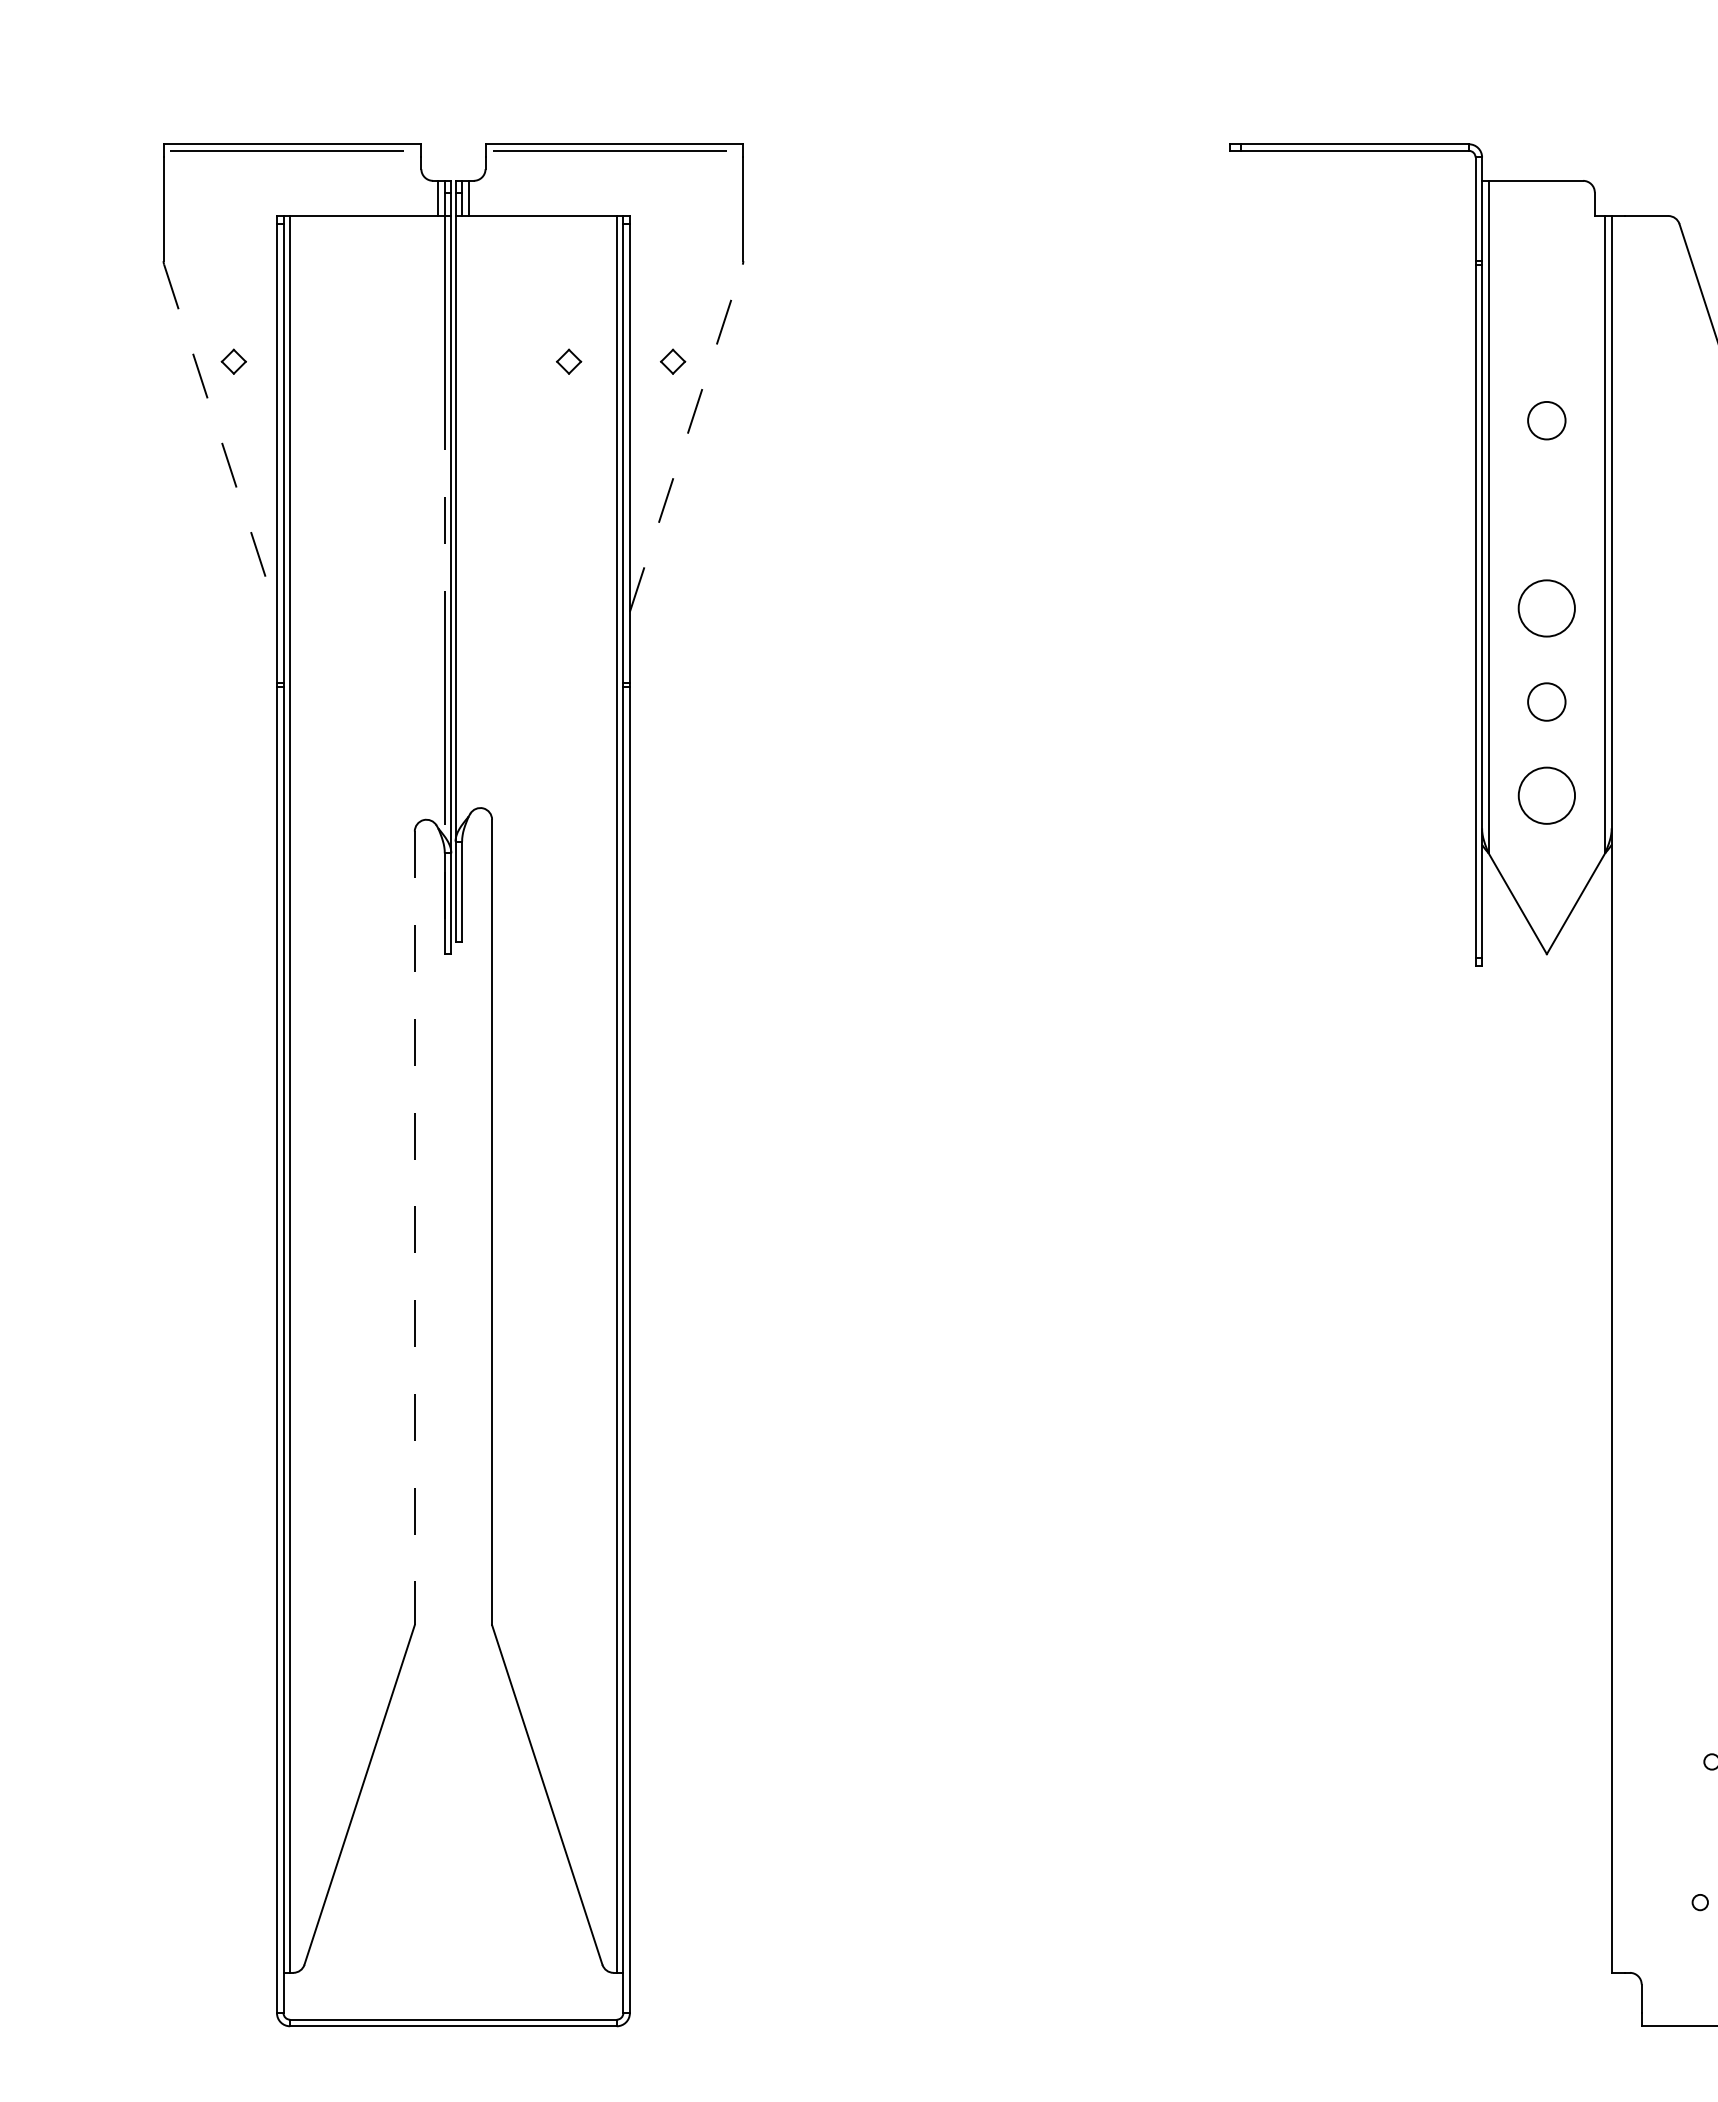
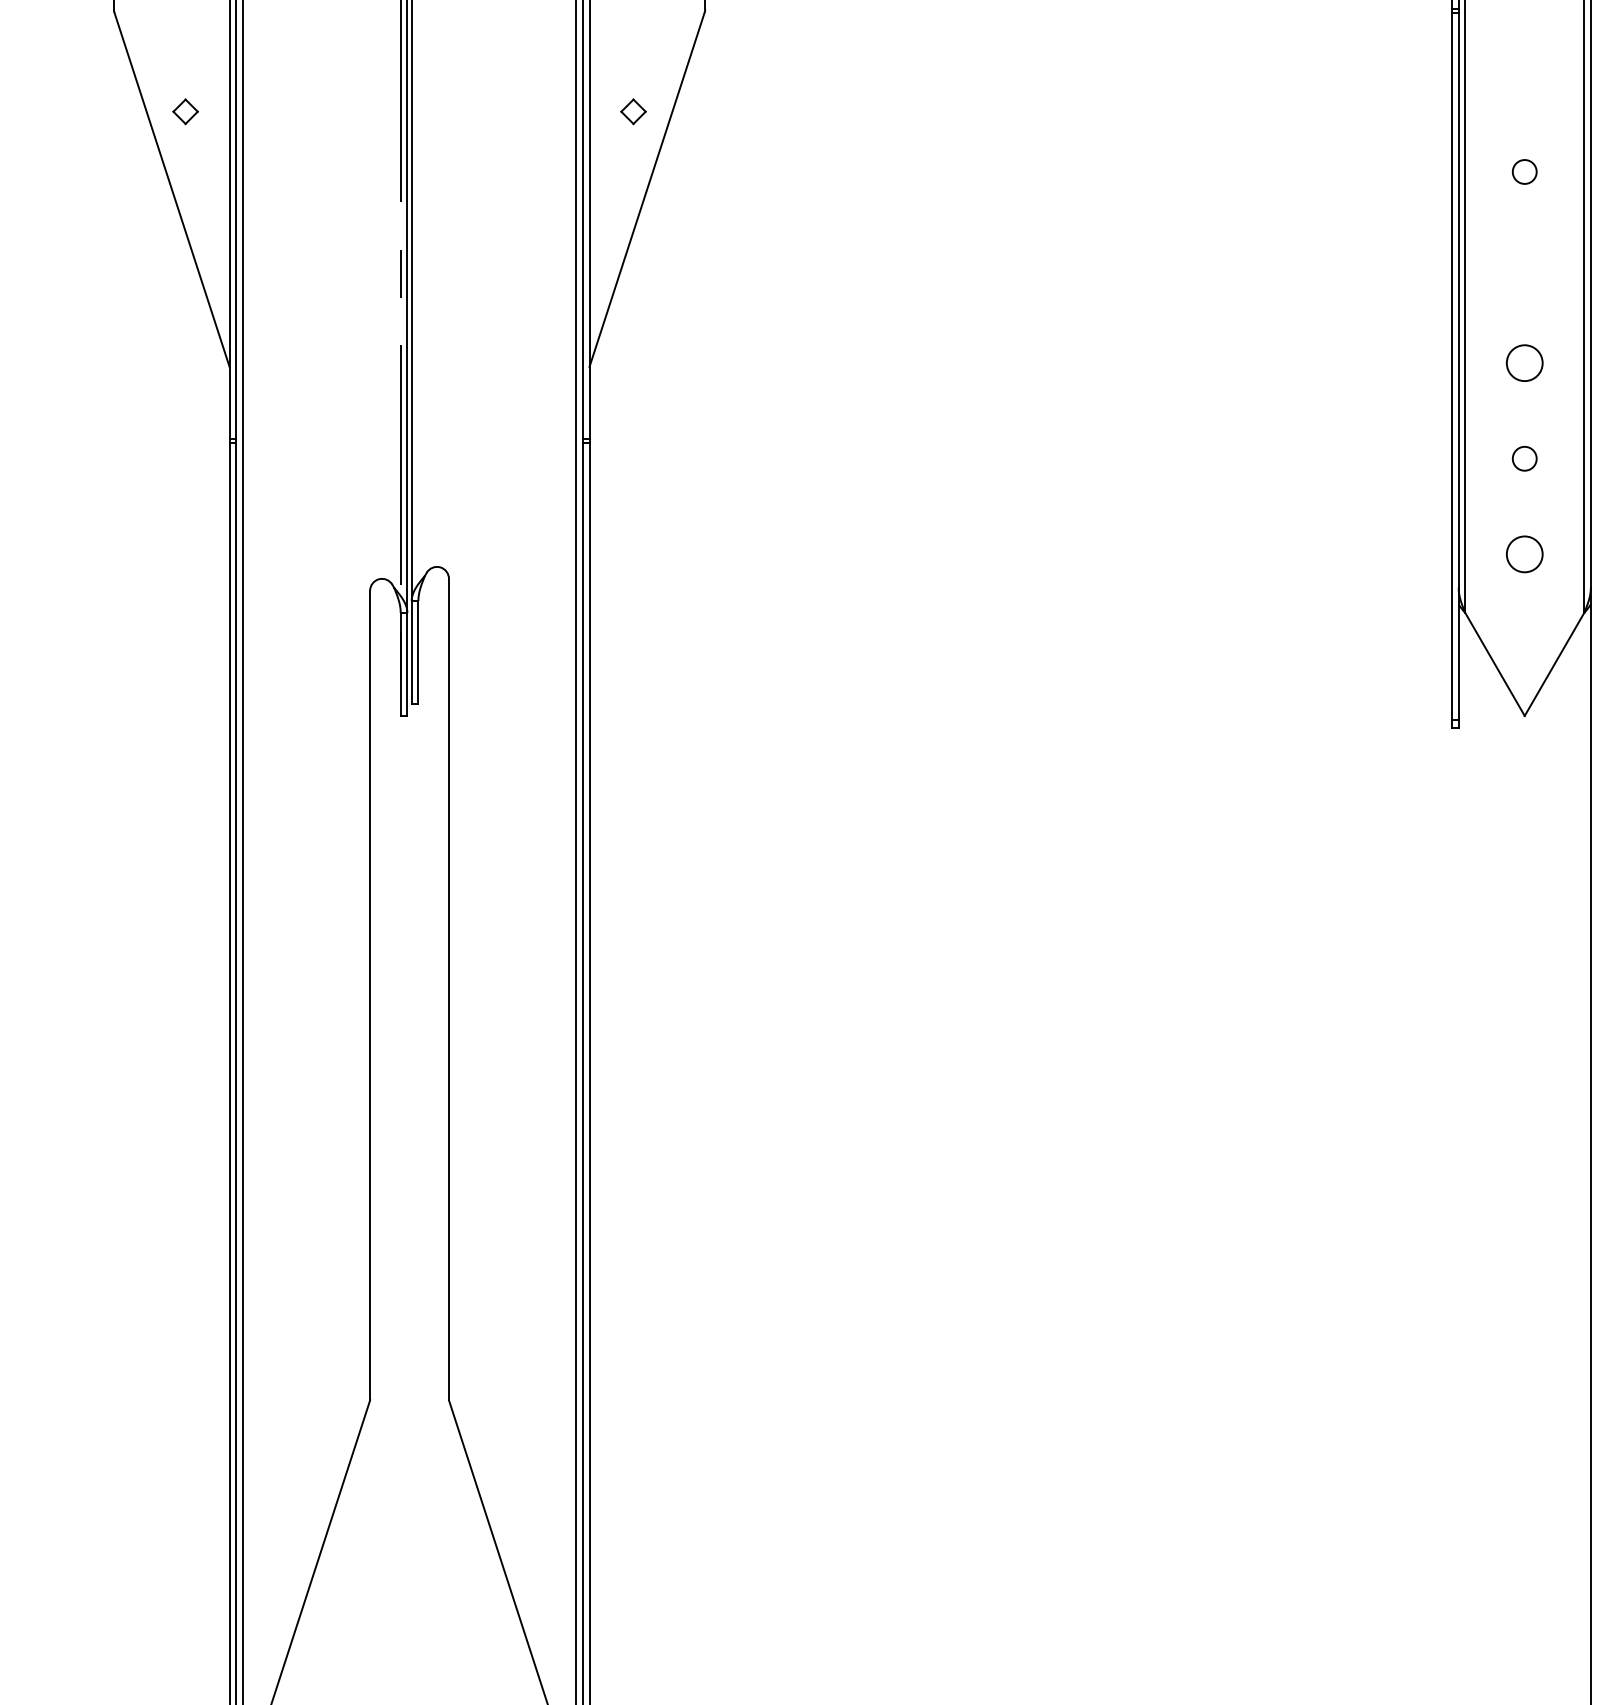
part: (569, 361) -> (527, 111), removed
circle: (1546, 420) -> (1524, 171), size x0.62
line: (220, 438) -> (171, 190), dashed -> solid
line: (686, 438) -> (647, 190), dashed -> solid
circle: (1546, 607) -> (1524, 362), size x0.62
circle: (1546, 701) -> (1524, 458), size x0.62
circle: (1546, 795) -> (1524, 554), size x0.62
line: (414, 1228) -> (369, 995), dashed -> solid

